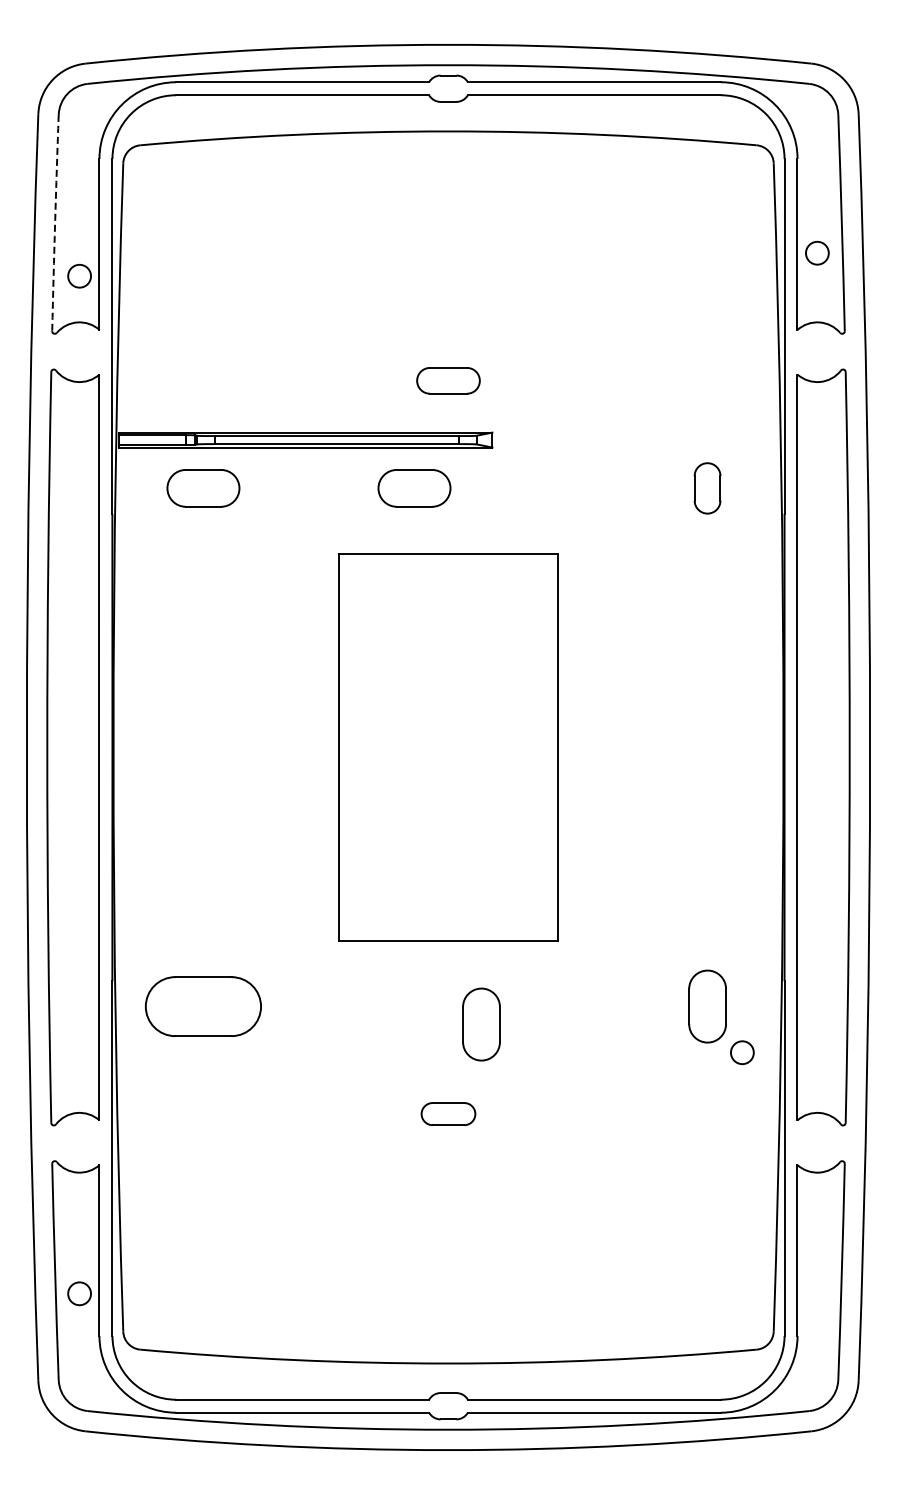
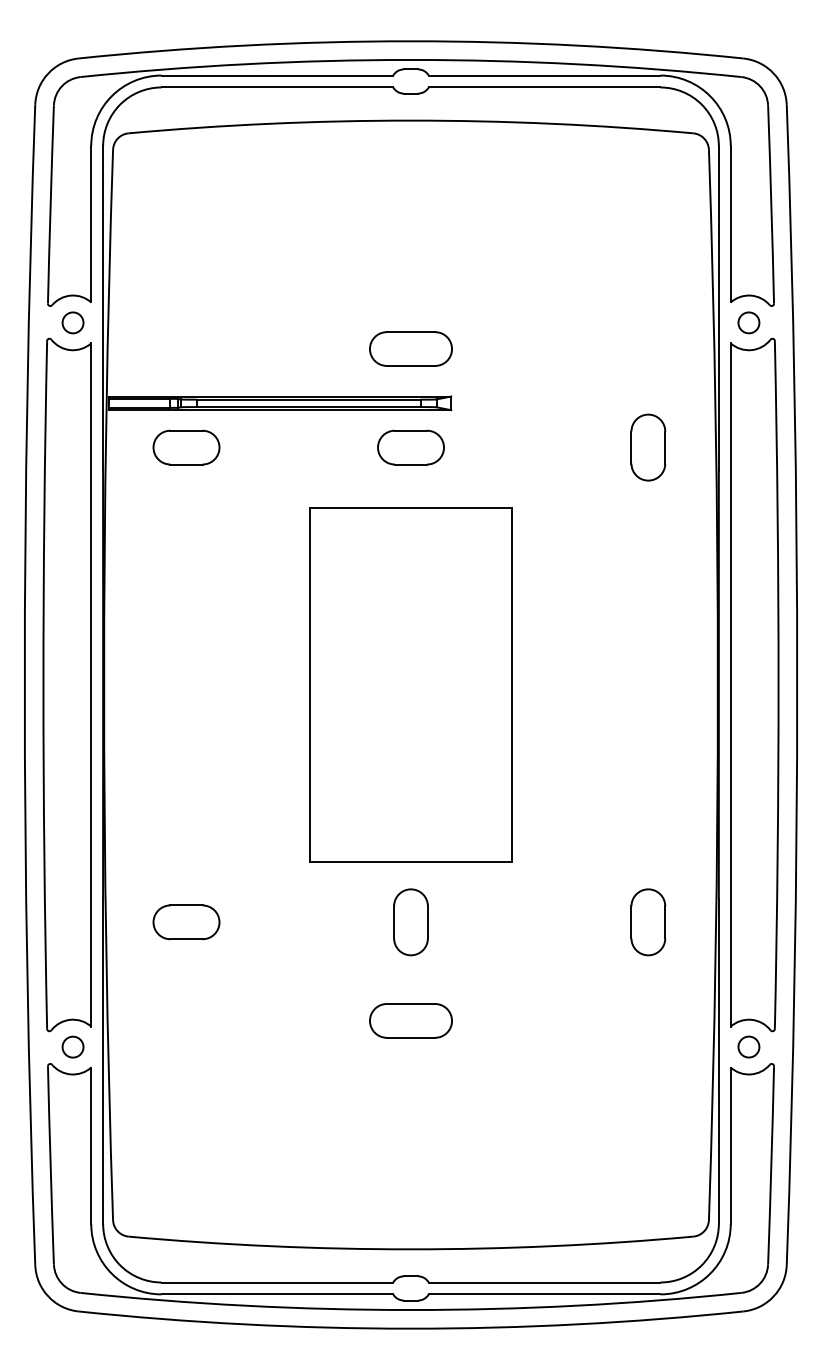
arc: (55, 223) -> (50, 204), dashed -> solid
circle: (817, 252) -> (749, 322), moved
circle: (79, 275) -> (72, 322), moved
part: (448, 380) -> (411, 348), size x1.43
part: (414, 488) -> (411, 447), moved
part: (707, 488) -> (648, 447), size x1.43
part: (203, 1006) -> (186, 922), size x0.62
part: (481, 1024) -> (411, 922), moved
circle: (742, 1052) -> (749, 1046), moved
part: (448, 1113) -> (411, 1020), size x1.67
circle: (79, 1293) -> (72, 1046), moved

